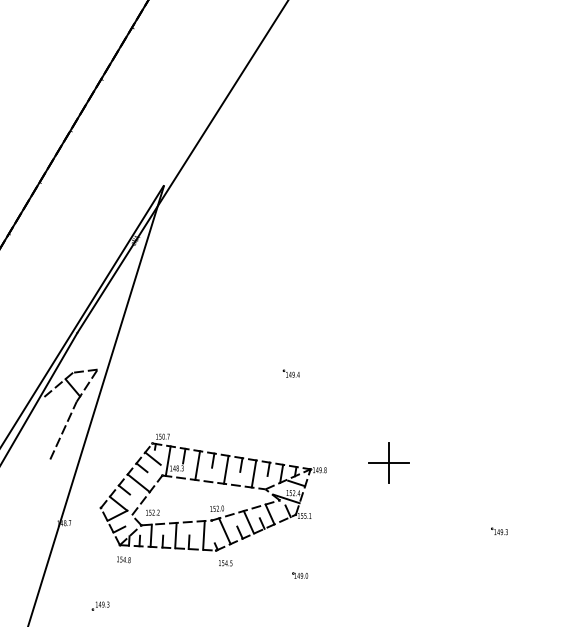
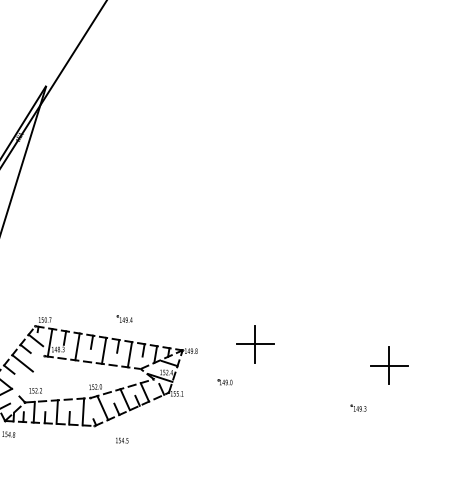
part: (290, 373) -> (123, 318), moved
part: (532, 485) -> (389, 365), added
line: (147, 495) -> (30, 374), removed
text: (225, 563) -> (122, 440), moved
part: (300, 575) -> (225, 382), moved

